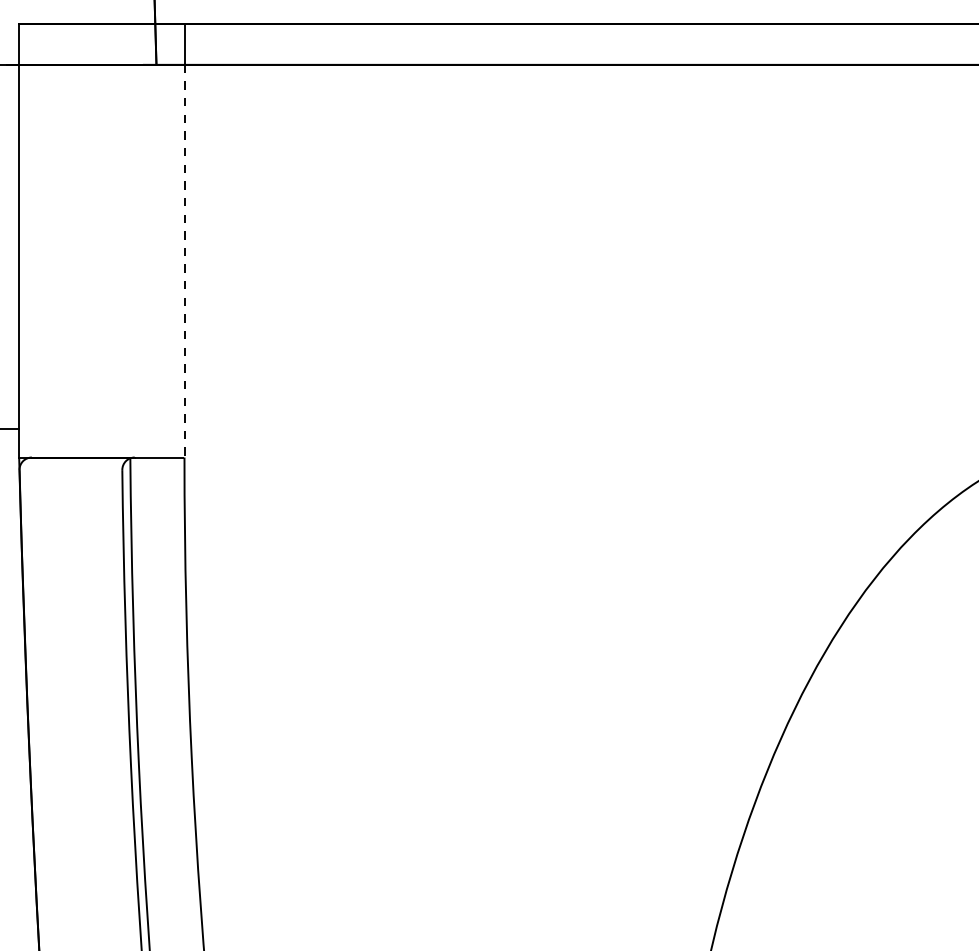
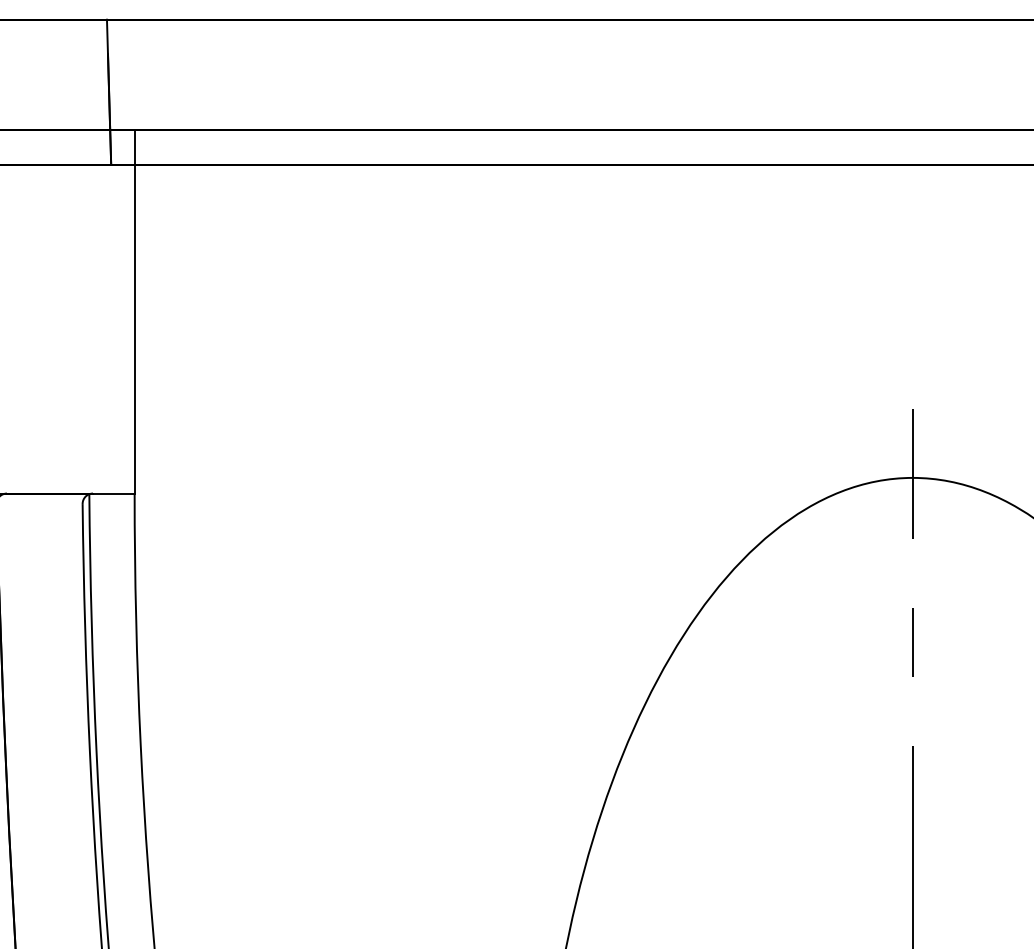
line: (184, 261) -> (134, 329), dashed -> solid

